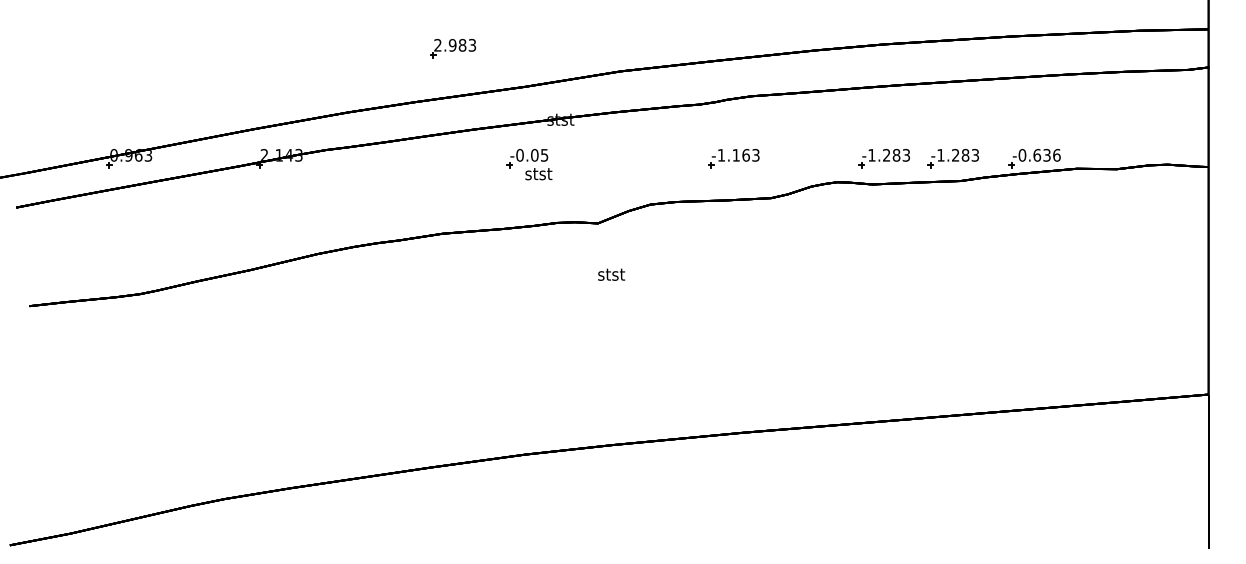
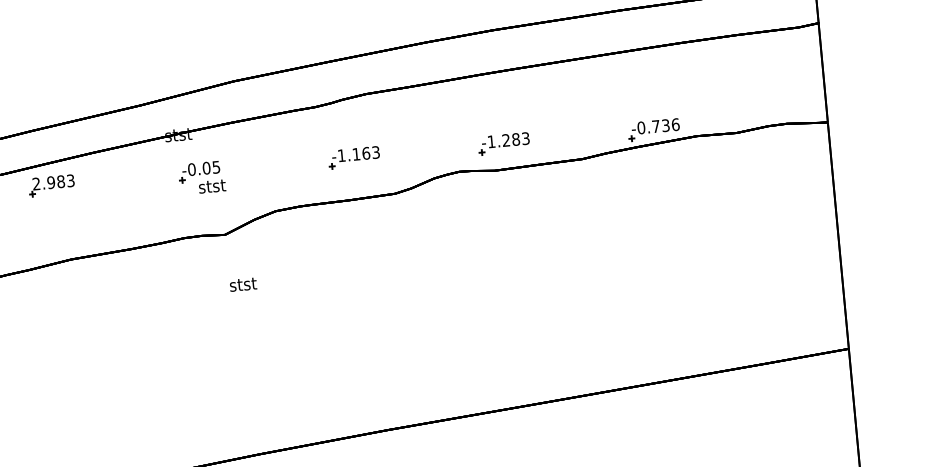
part: (452, 48) -> (51, 185), moved
text: (1037, 155) -> (656, 126), -0.636 -> -0.736
part: (952, 158) -> (572, 137), removed
part: (529, 164) -> (202, 177), moved

